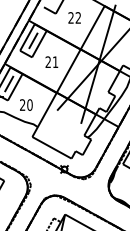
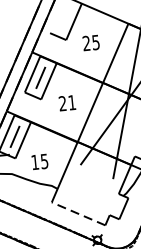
text: (77, 17) -> (94, 42), 22 -> 25
text: (26, 104) -> (40, 161), 20 -> 15
line: (51, 147) -> (77, 213), solid -> dashed

